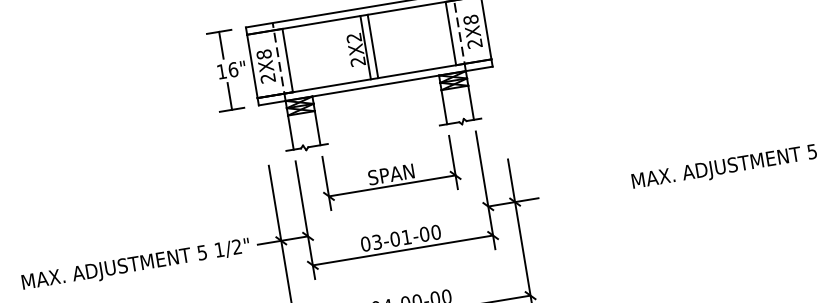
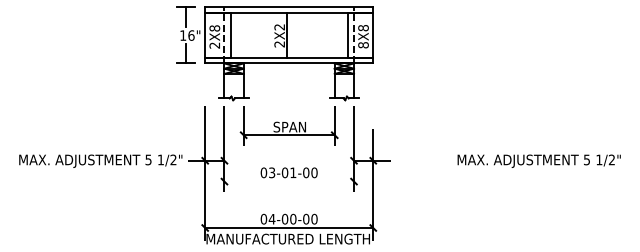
text: (474, 43) -> (363, 45), 2X8 -> 8X8
line: (372, 46) -> (291, 35), removed
line: (403, 250) -> (289, 181), removed

